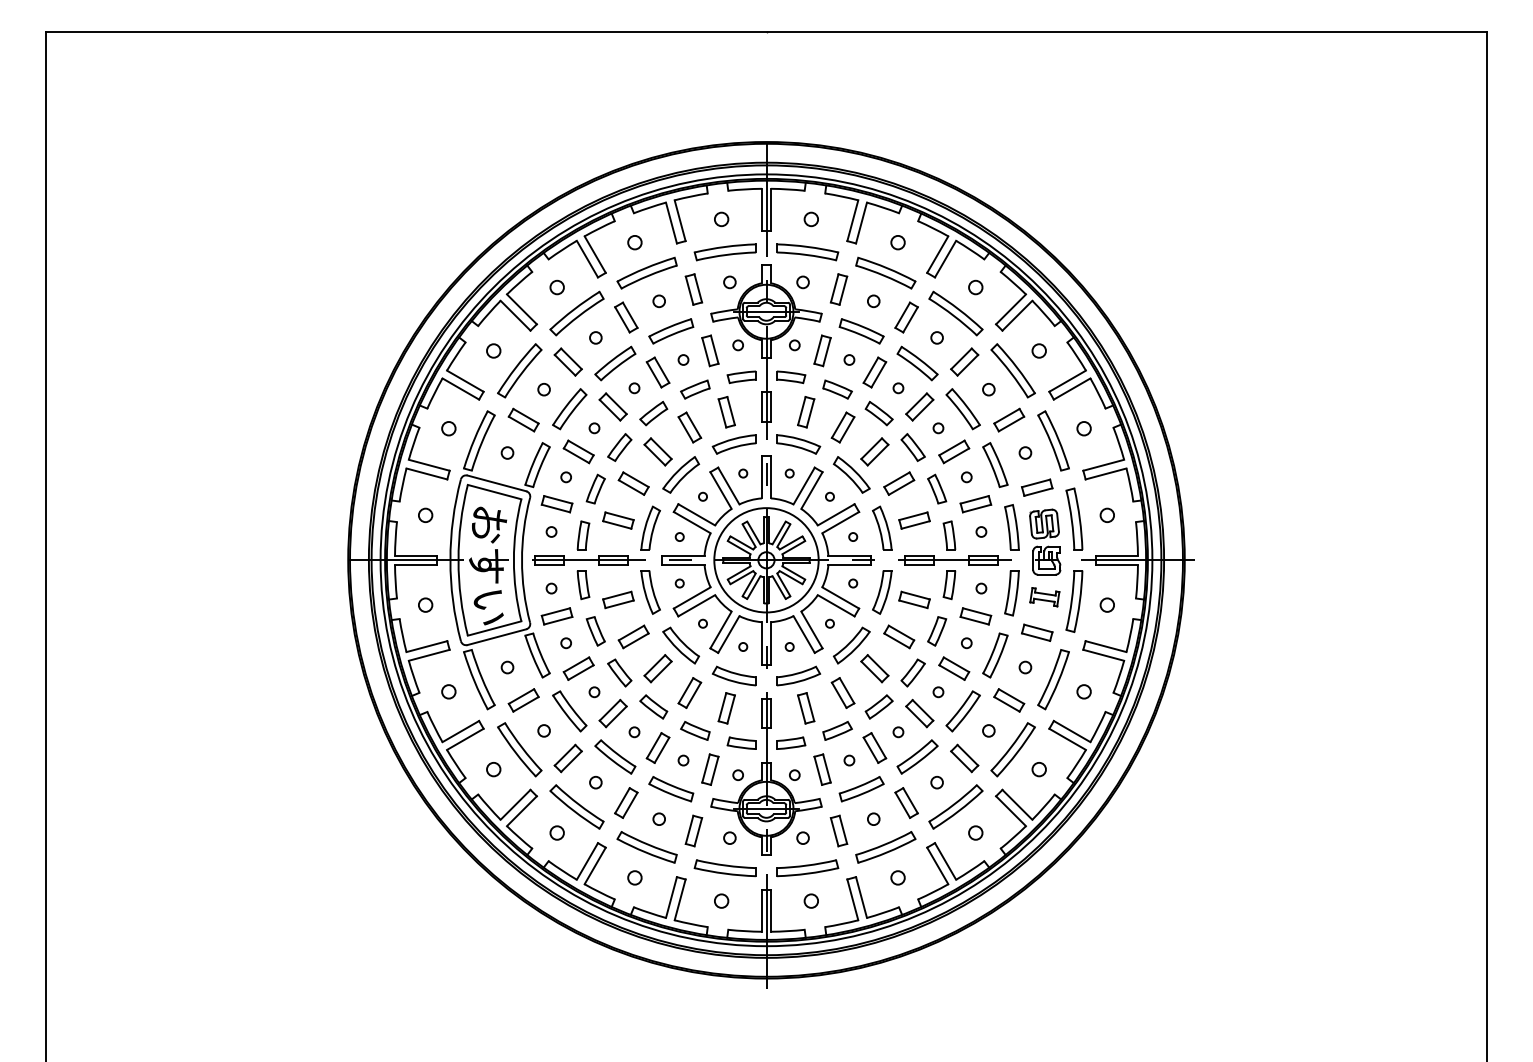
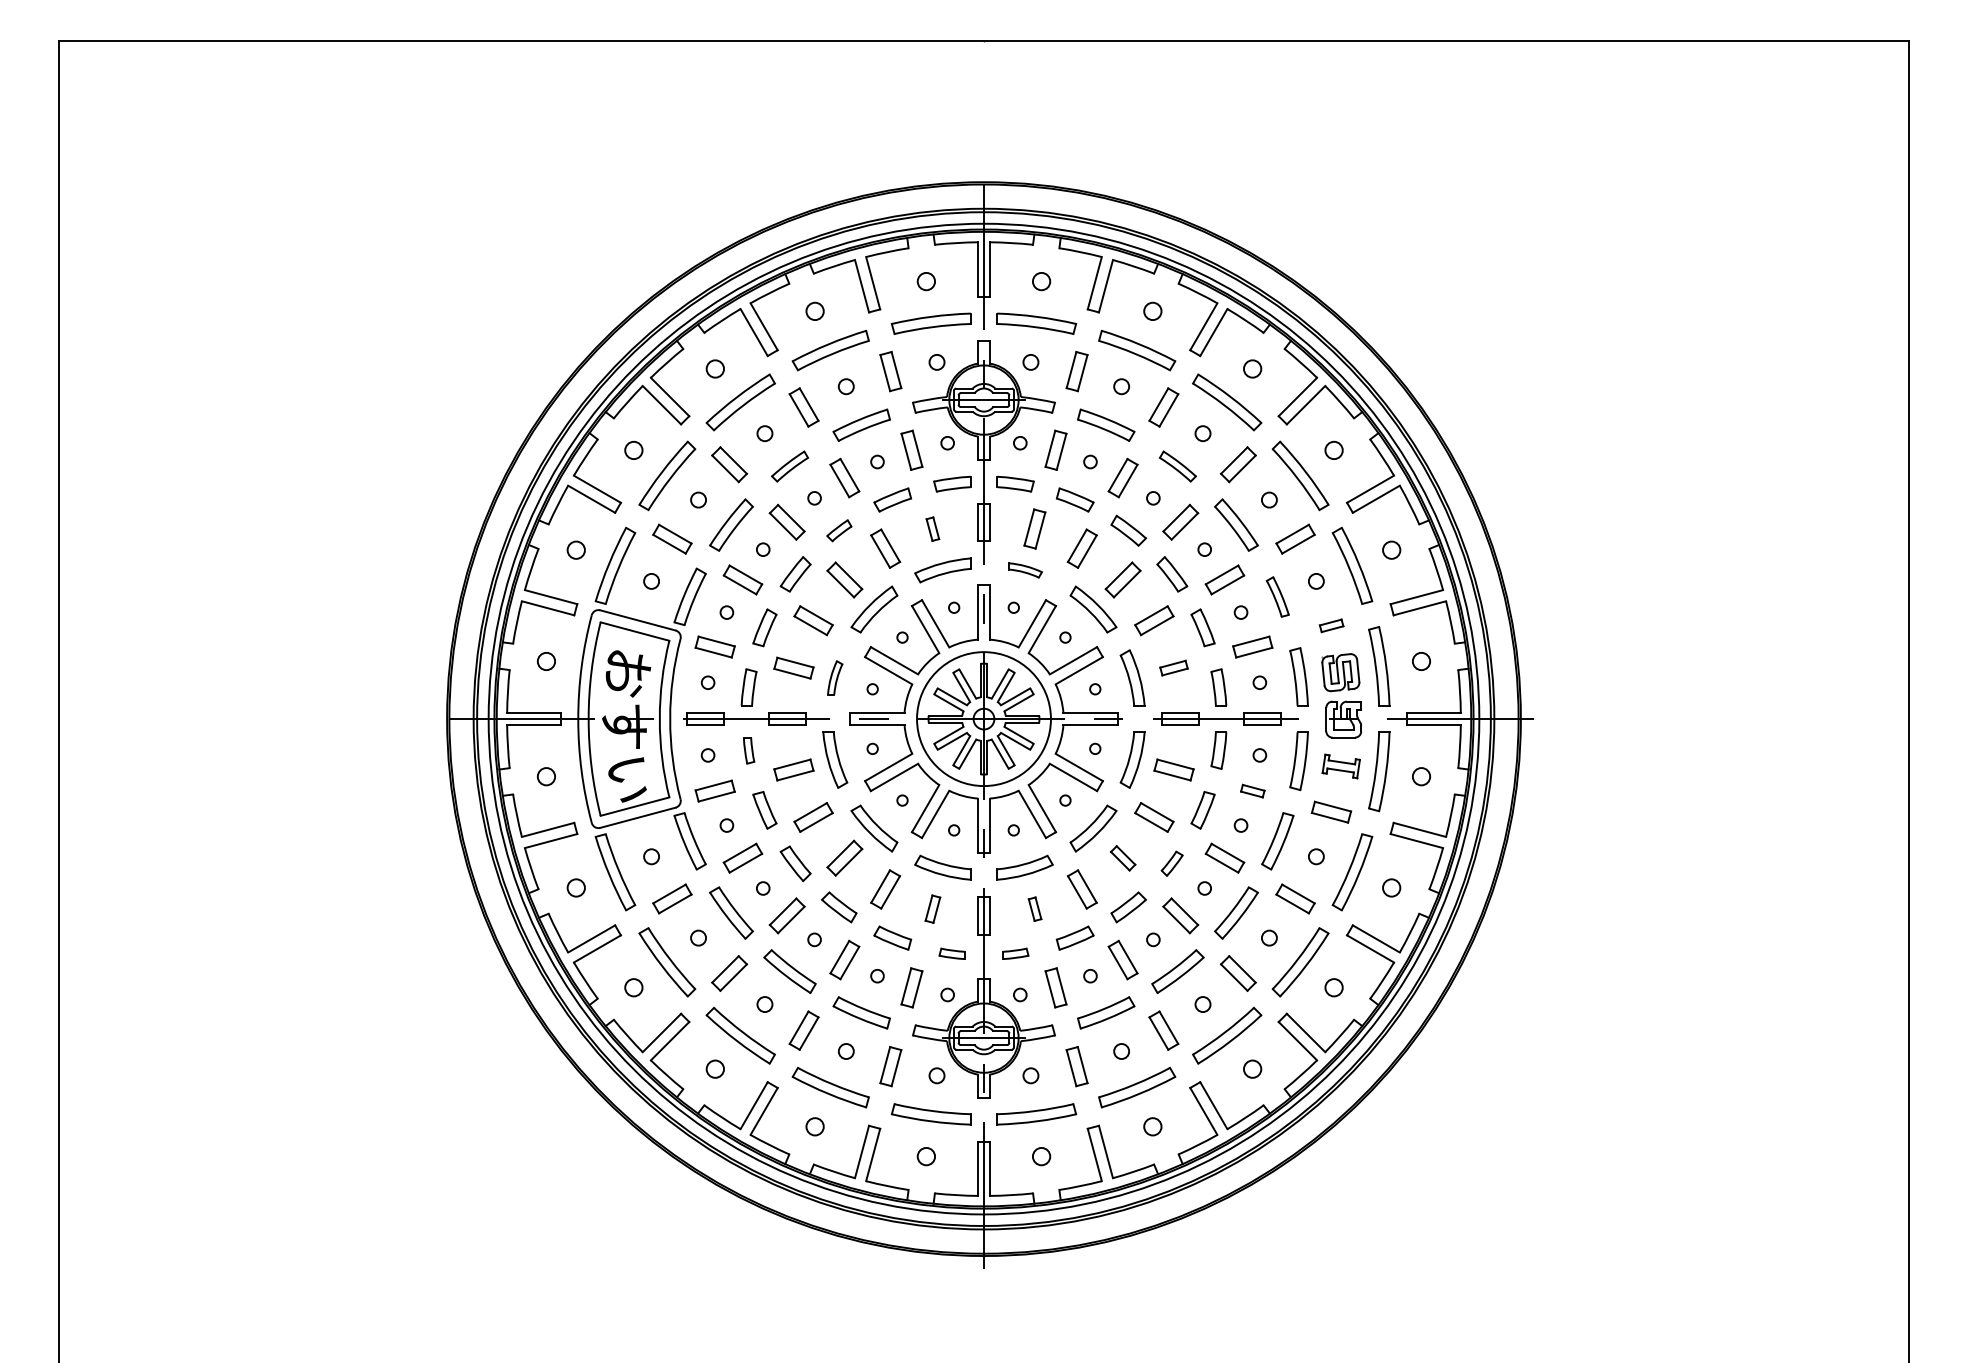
part: (615, 363) -> (790, 466), size x0.7
part: (917, 363) -> (1177, 466), size x0.7
part: (726, 412) -> (932, 529), size x0.6
part: (653, 413) -> (838, 530), size x0.7
part: (798, 444) -> (1025, 570), size x0.6
part: (995, 465) -> (1277, 597), size x0.7
part: (1037, 487) -> (1331, 625), size x0.6
part: (914, 520) -> (1173, 668), size x0.7
part: (650, 527) -> (835, 677), size x0.6
part: (583, 585) -> (749, 751), size x0.7
part: (975, 616) -> (1252, 791), size x0.6
part: (874, 668) -> (1122, 857), size x0.7
part: (912, 672) -> (1171, 863), size x0.7
part: (726, 708) -> (932, 909), size x0.7
part: (806, 708) -> (1035, 909), size x0.6
part: (741, 742) -> (951, 952), size x0.7
part: (791, 742) -> (1016, 952), size x0.7

